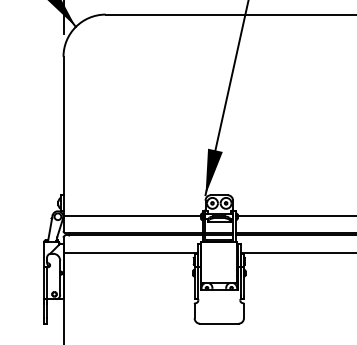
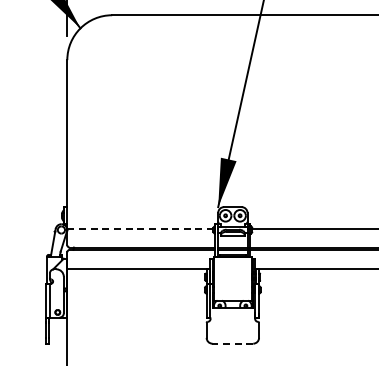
line: (132, 215) -> (140, 228), solid -> dashed
line: (218, 323) -> (232, 343), solid -> dashed

